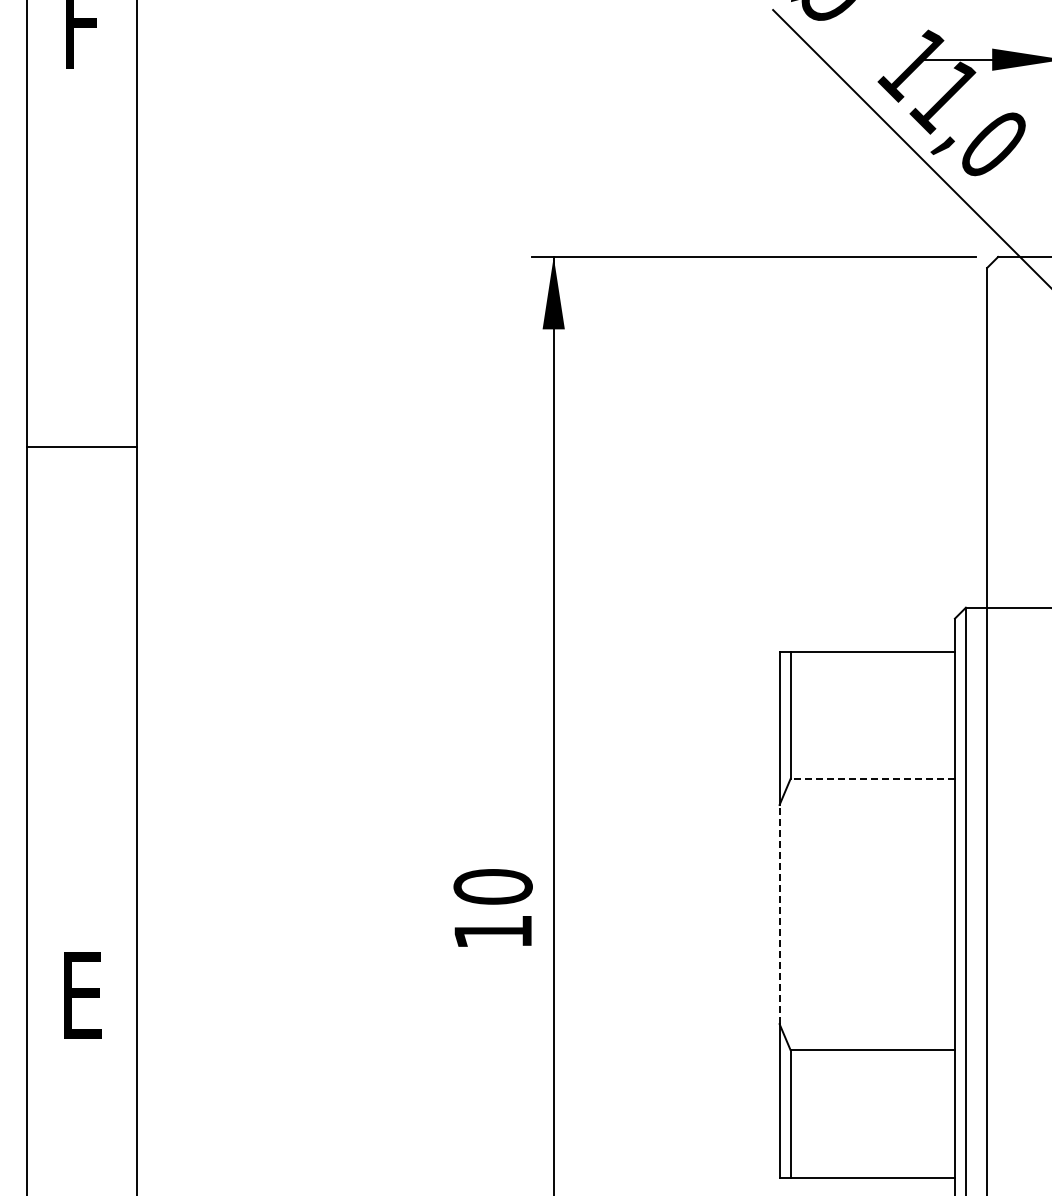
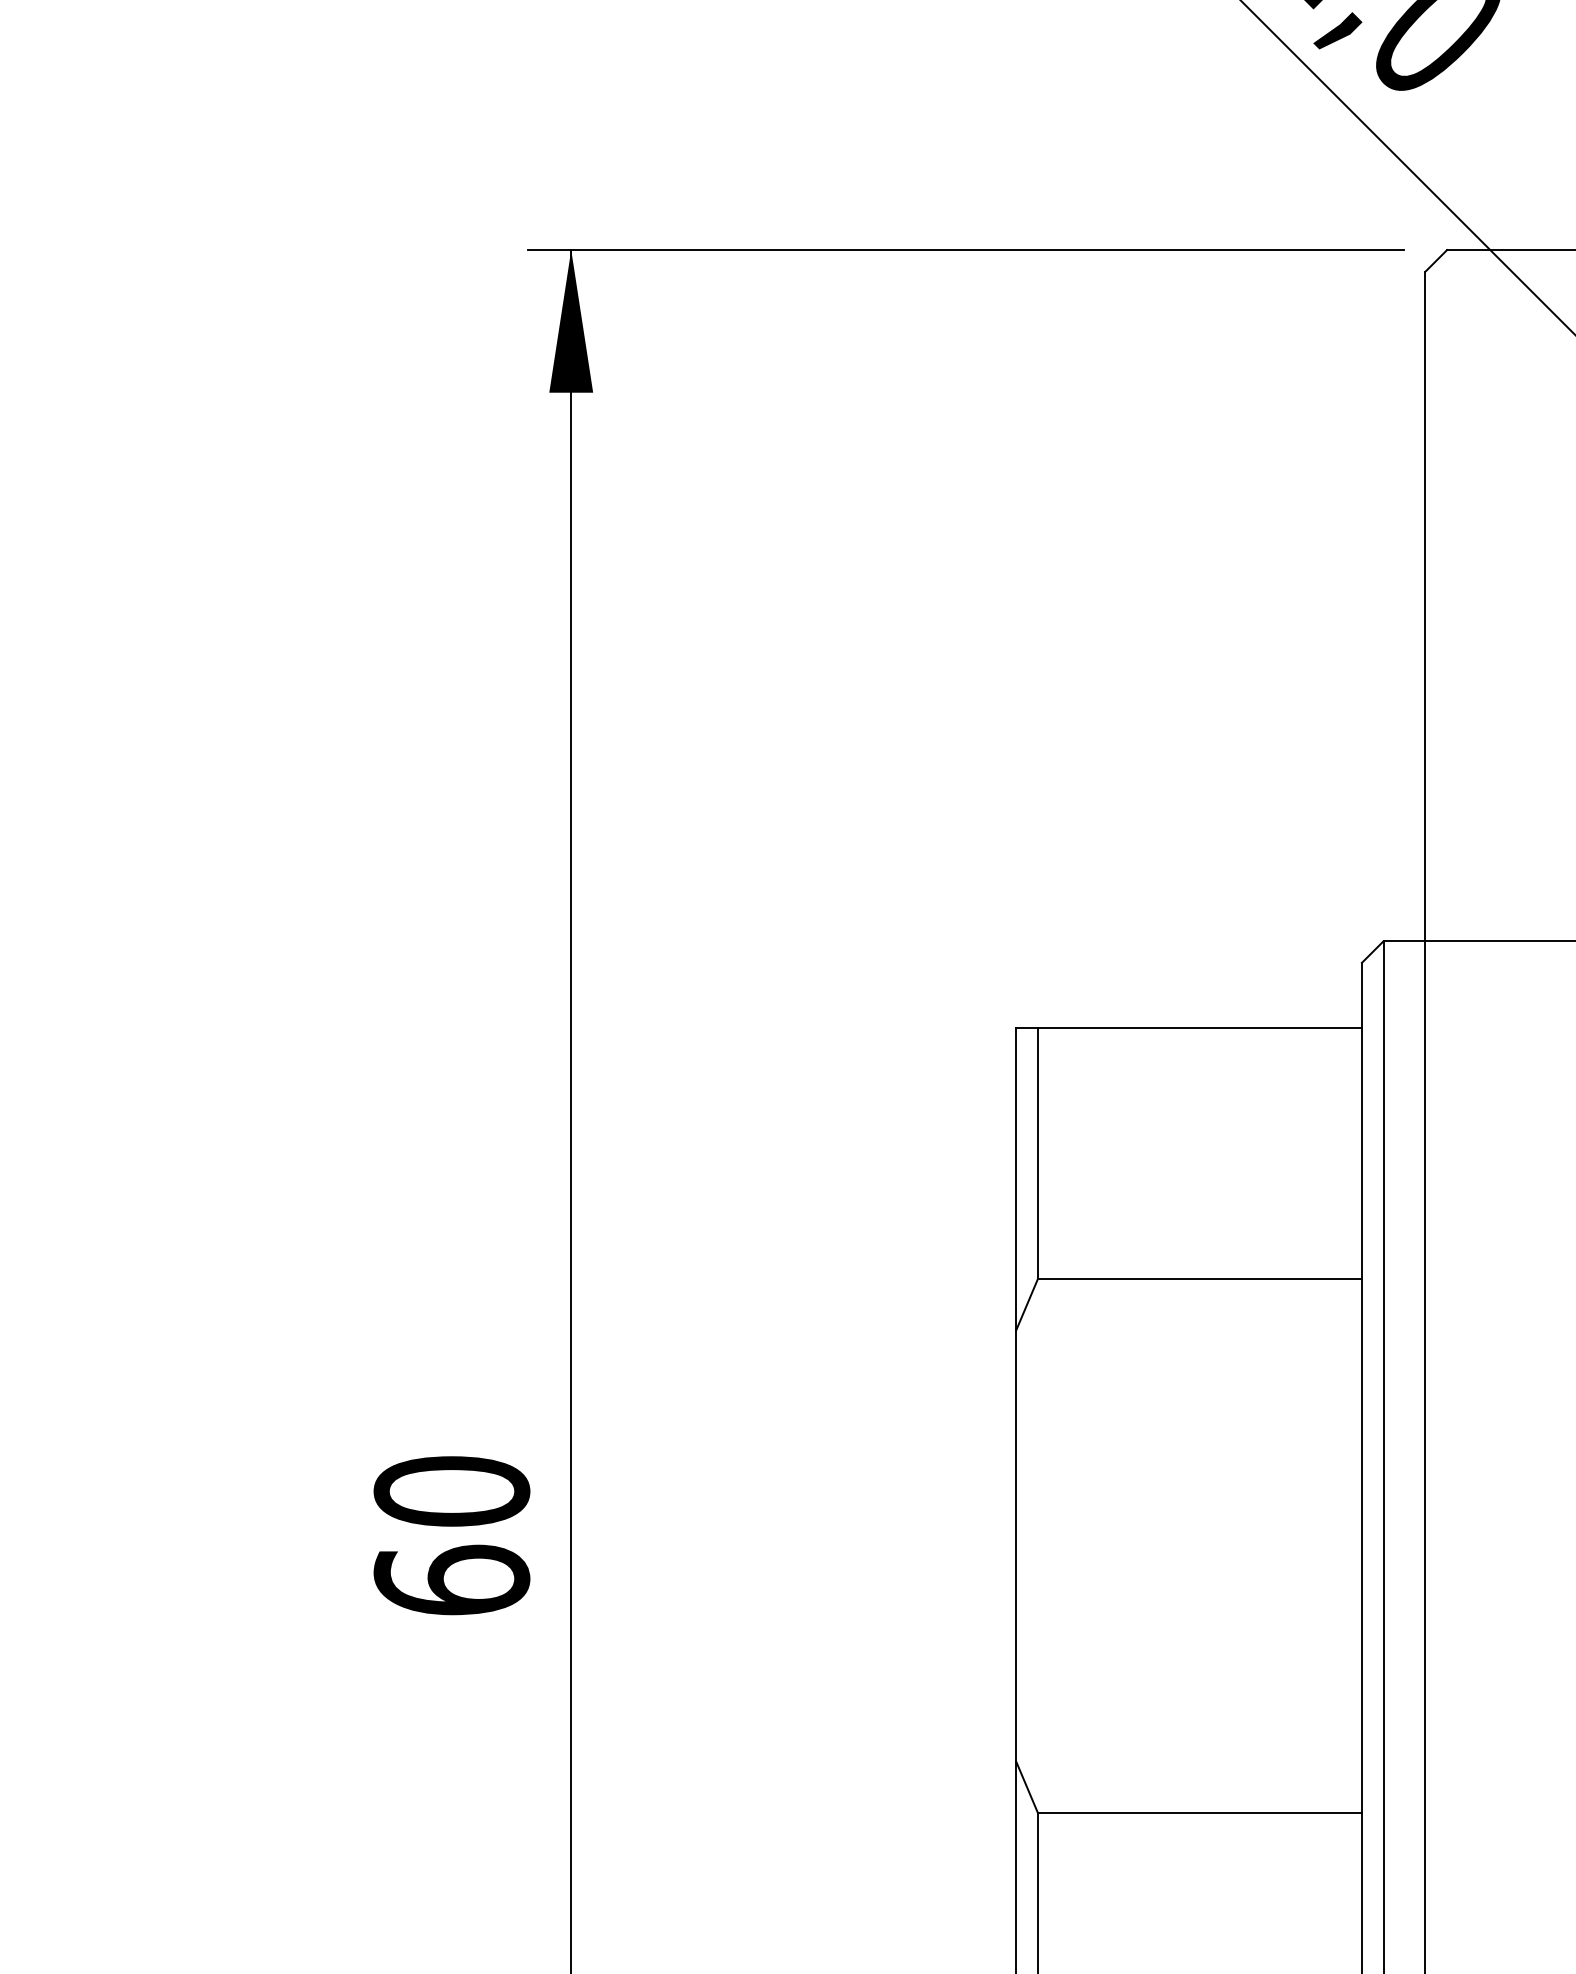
line: (872, 778) -> (1199, 1277), dashed -> solid
line: (779, 914) -> (1016, 1545), dashed -> solid
text: (492, 931) -> (450, 1579), 10 -> 60

